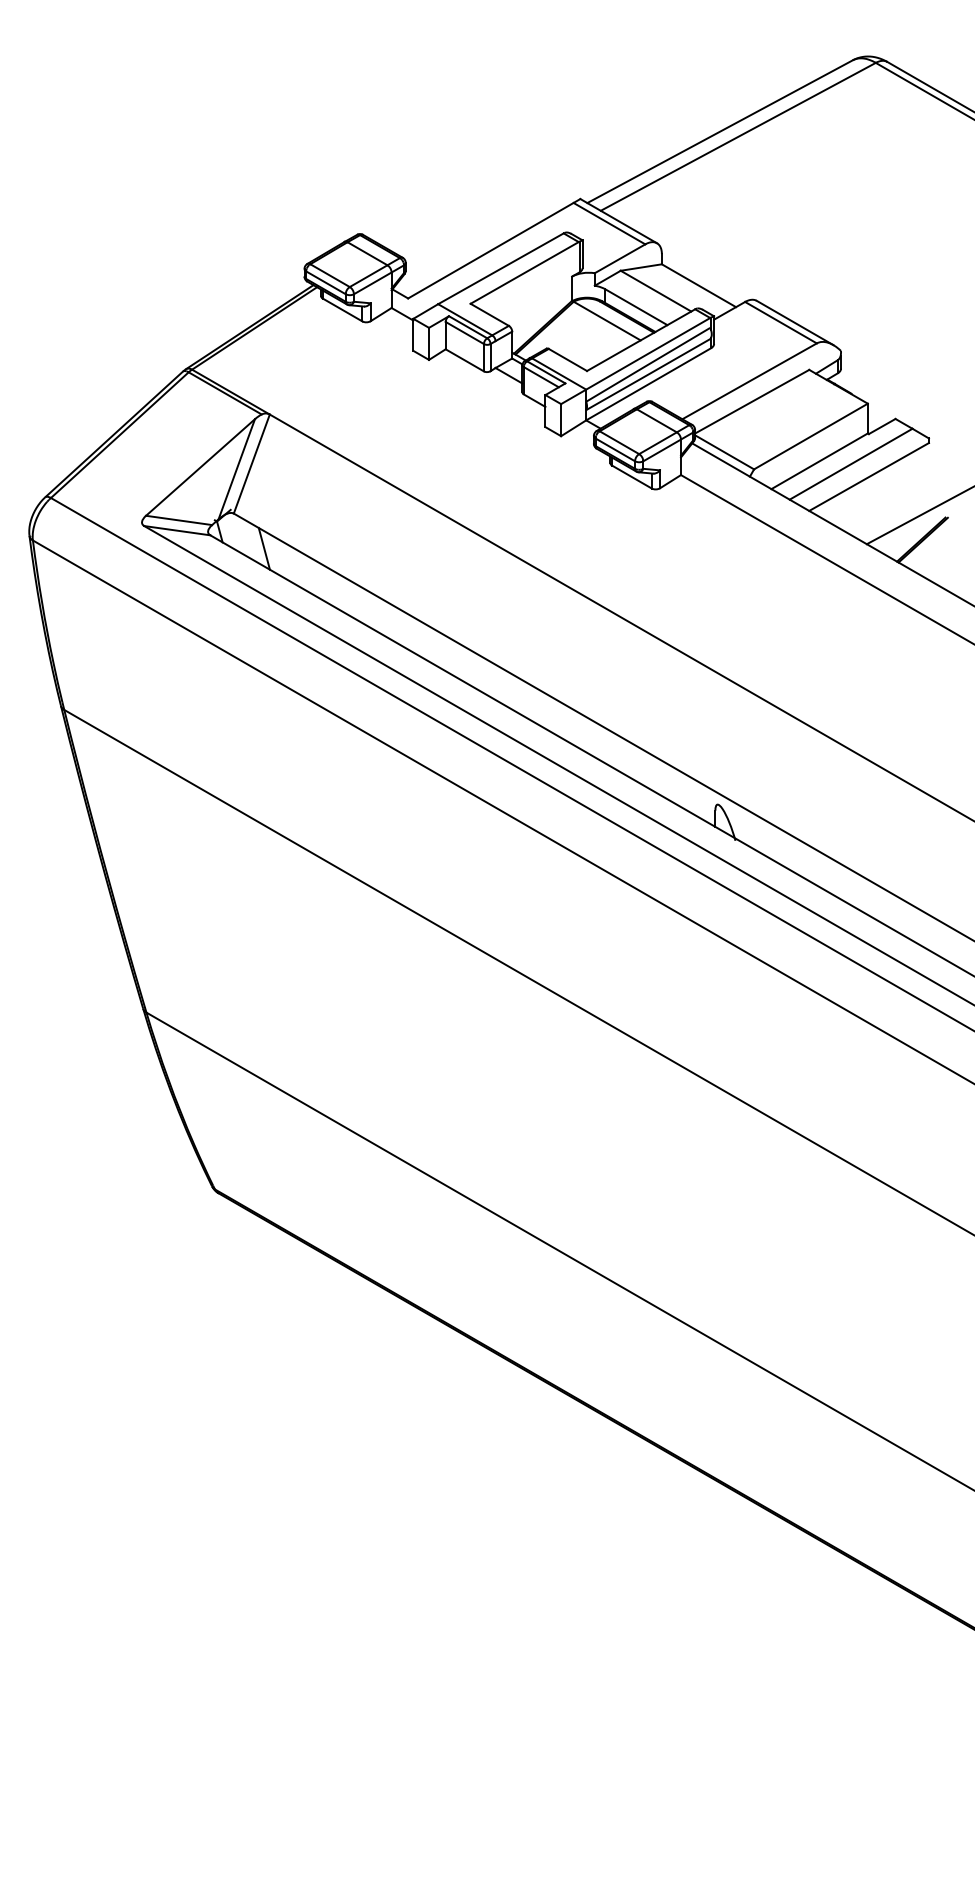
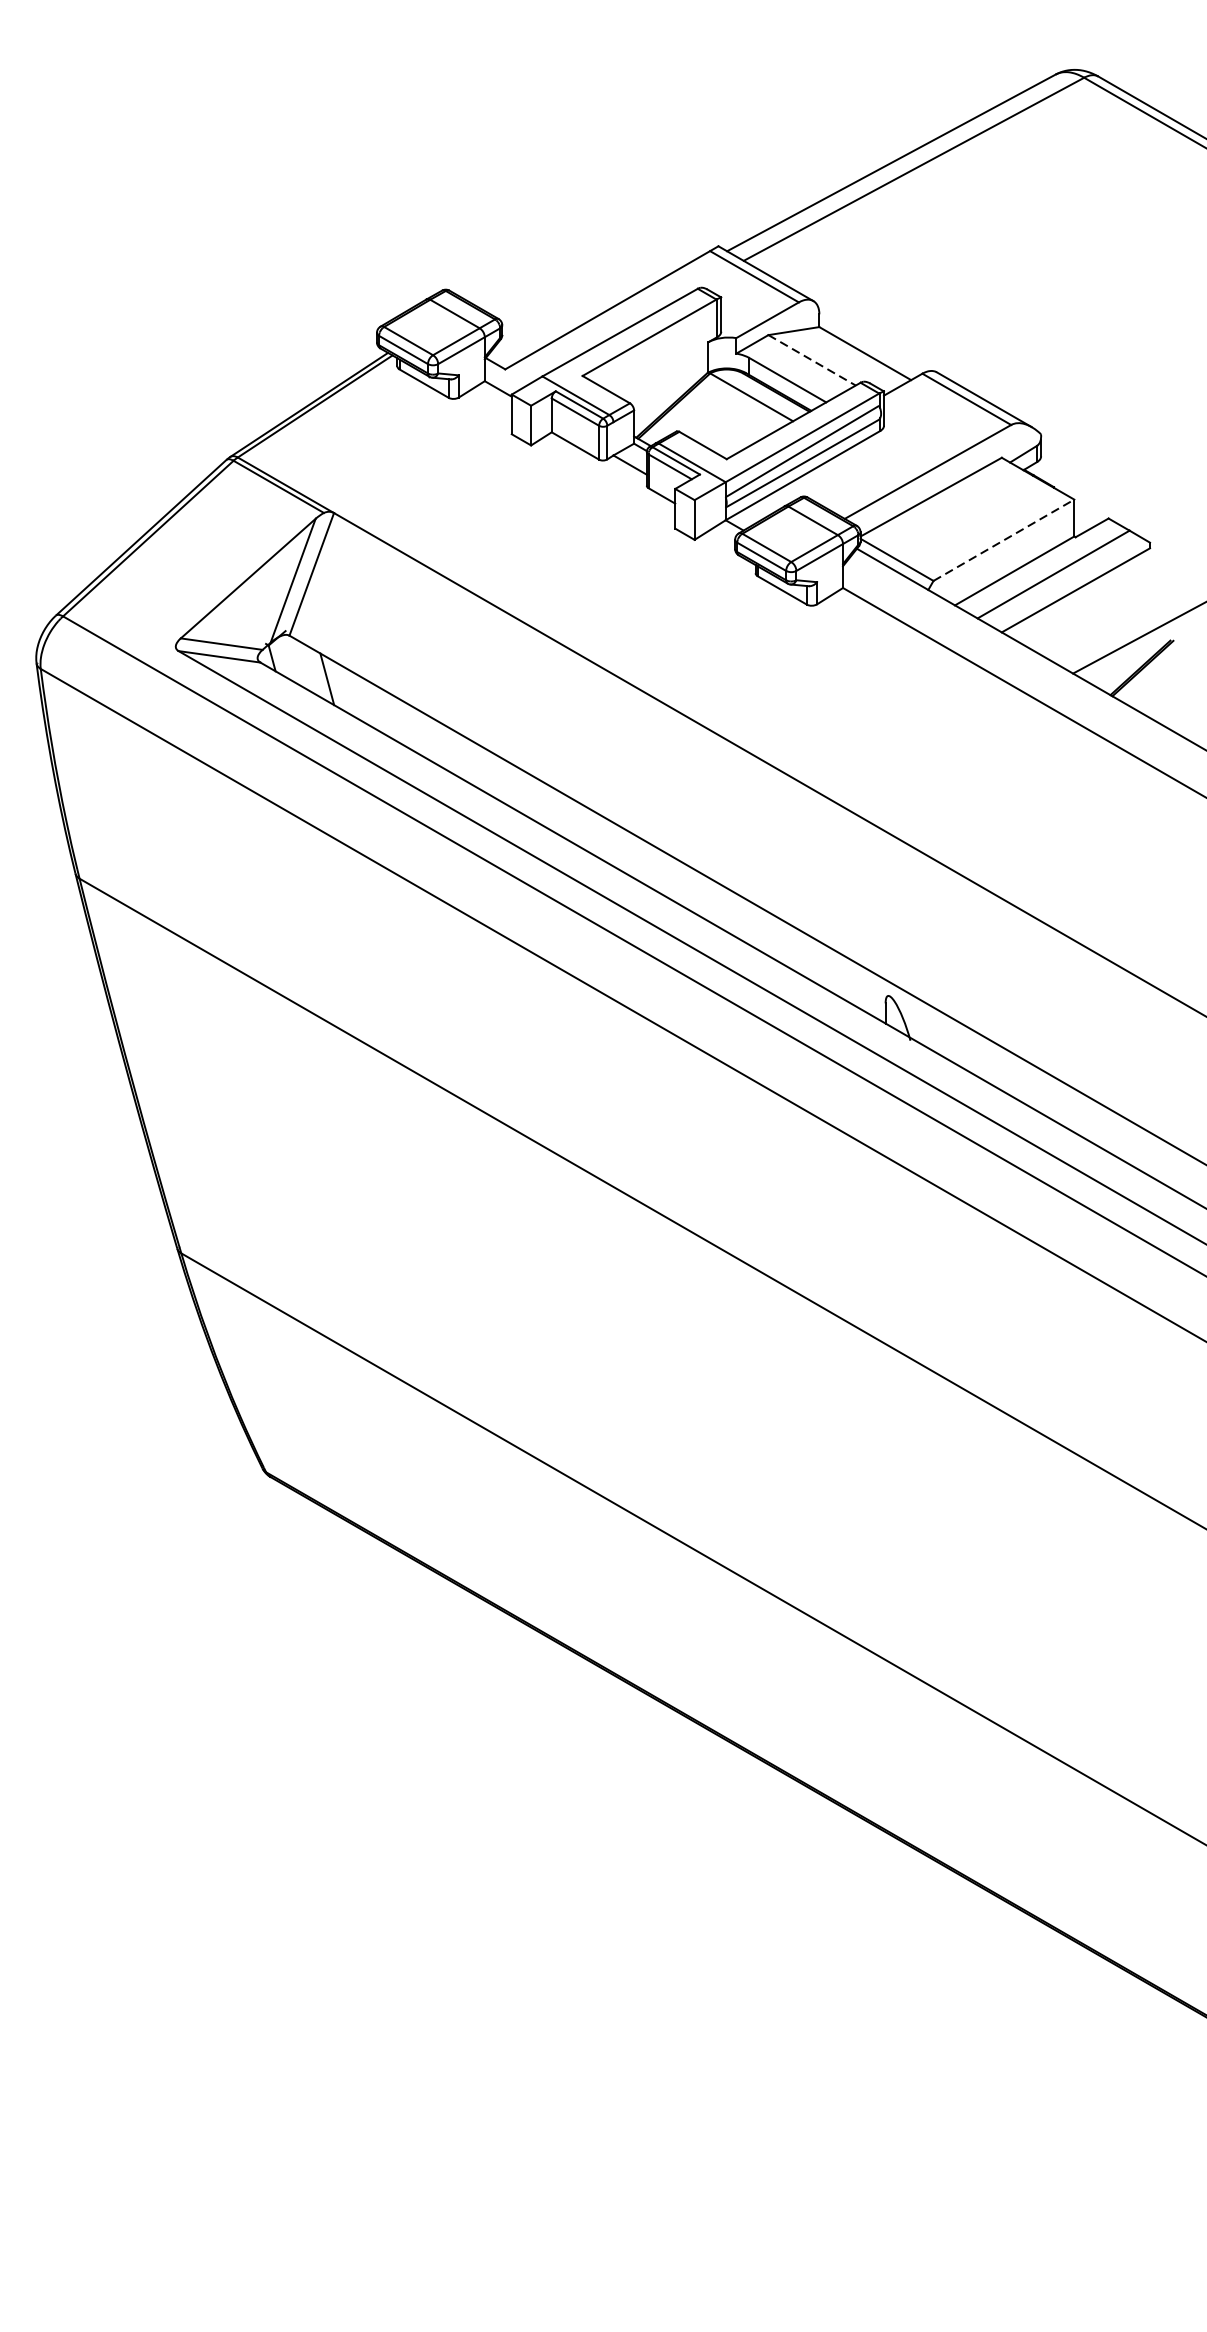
line: (656, 291) -> (812, 360), solid -> dashed
line: (810, 436) -> (1003, 540), solid -> dashed

